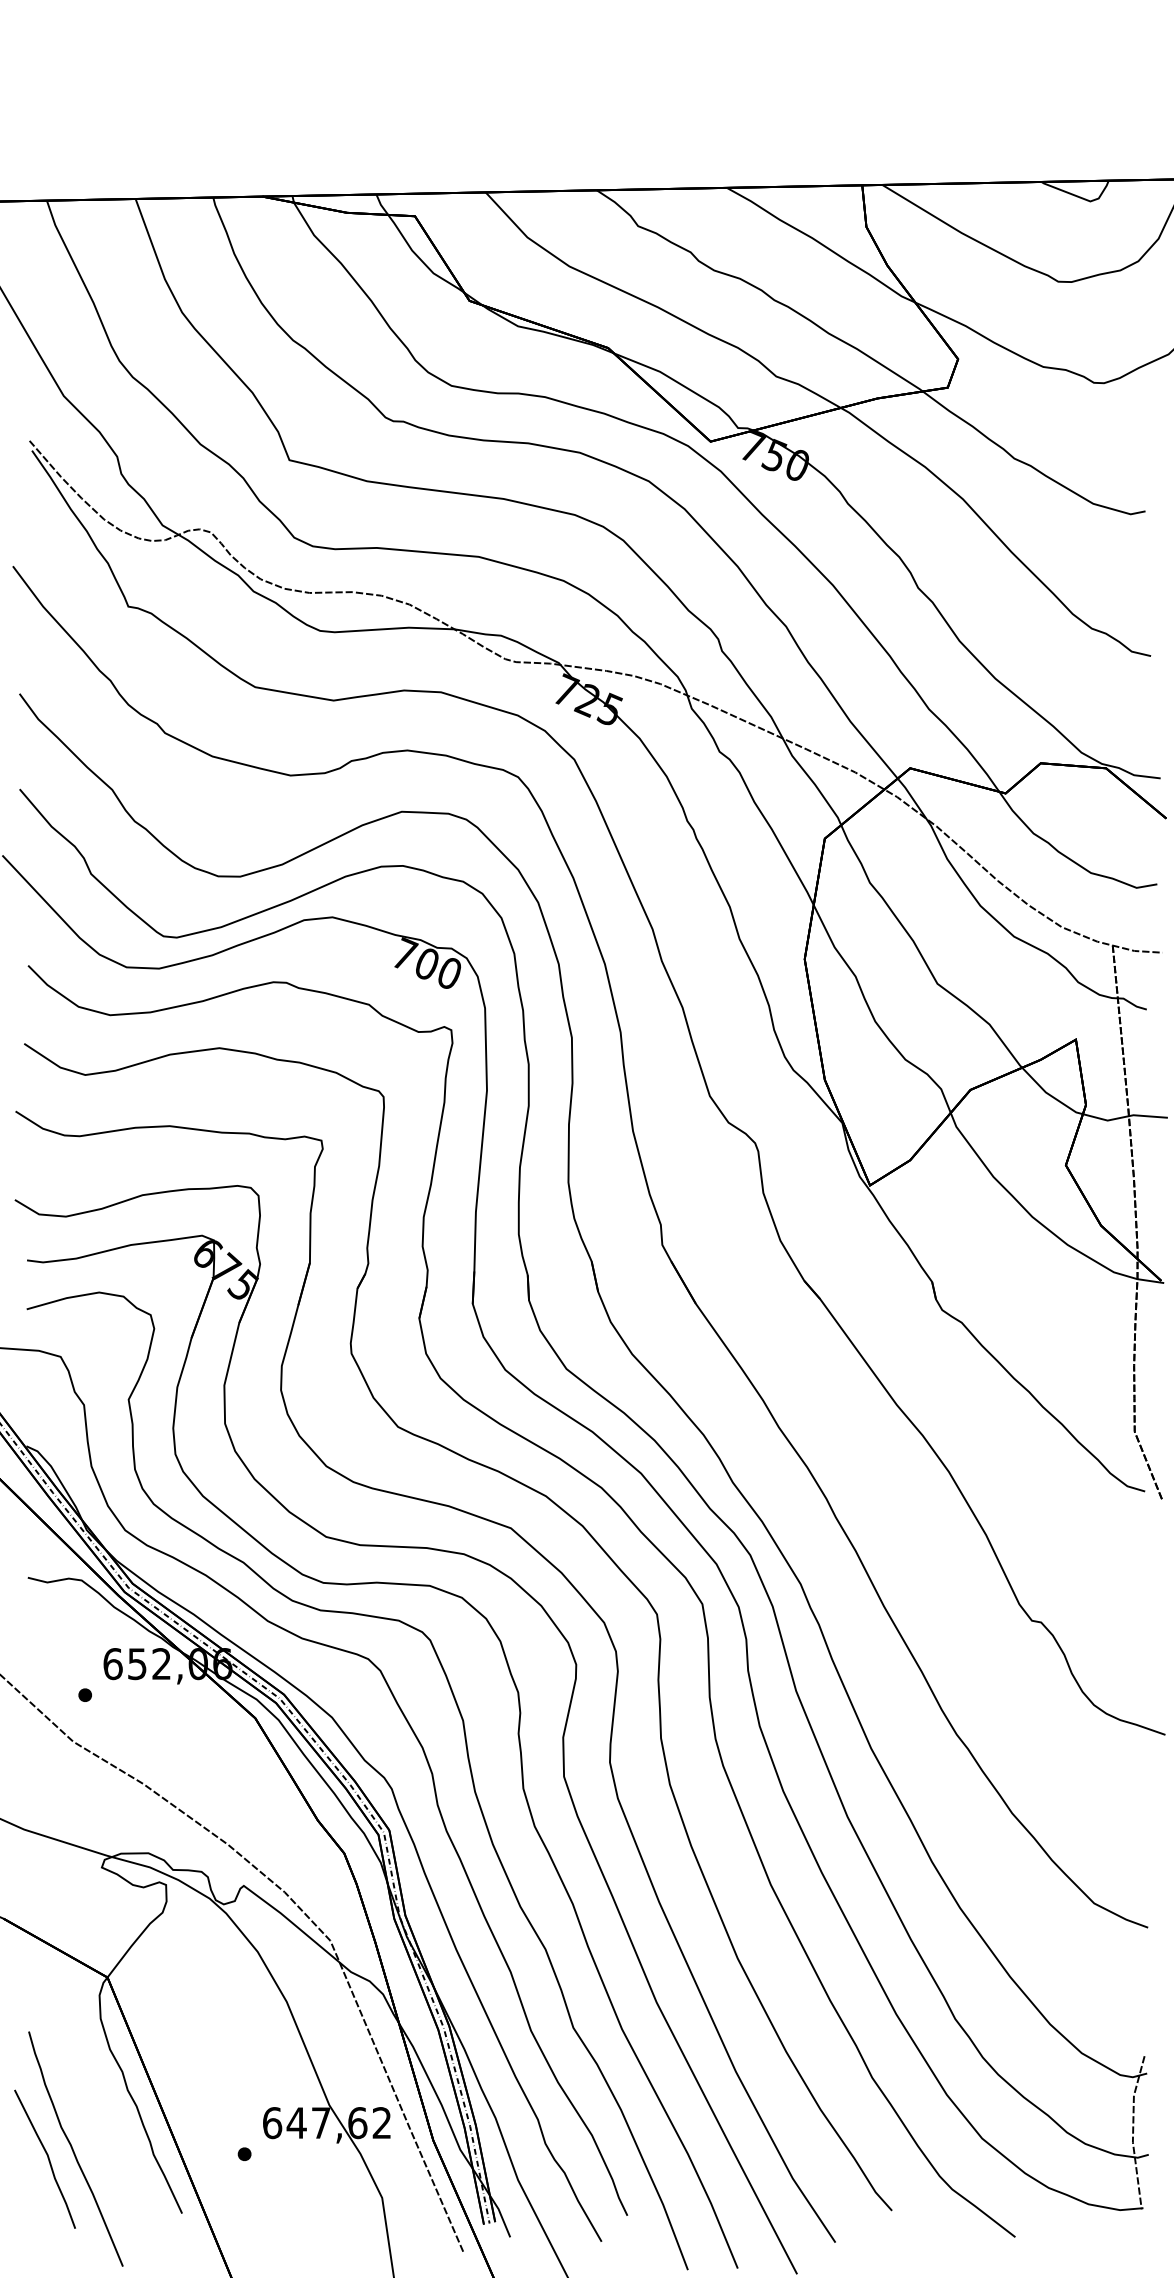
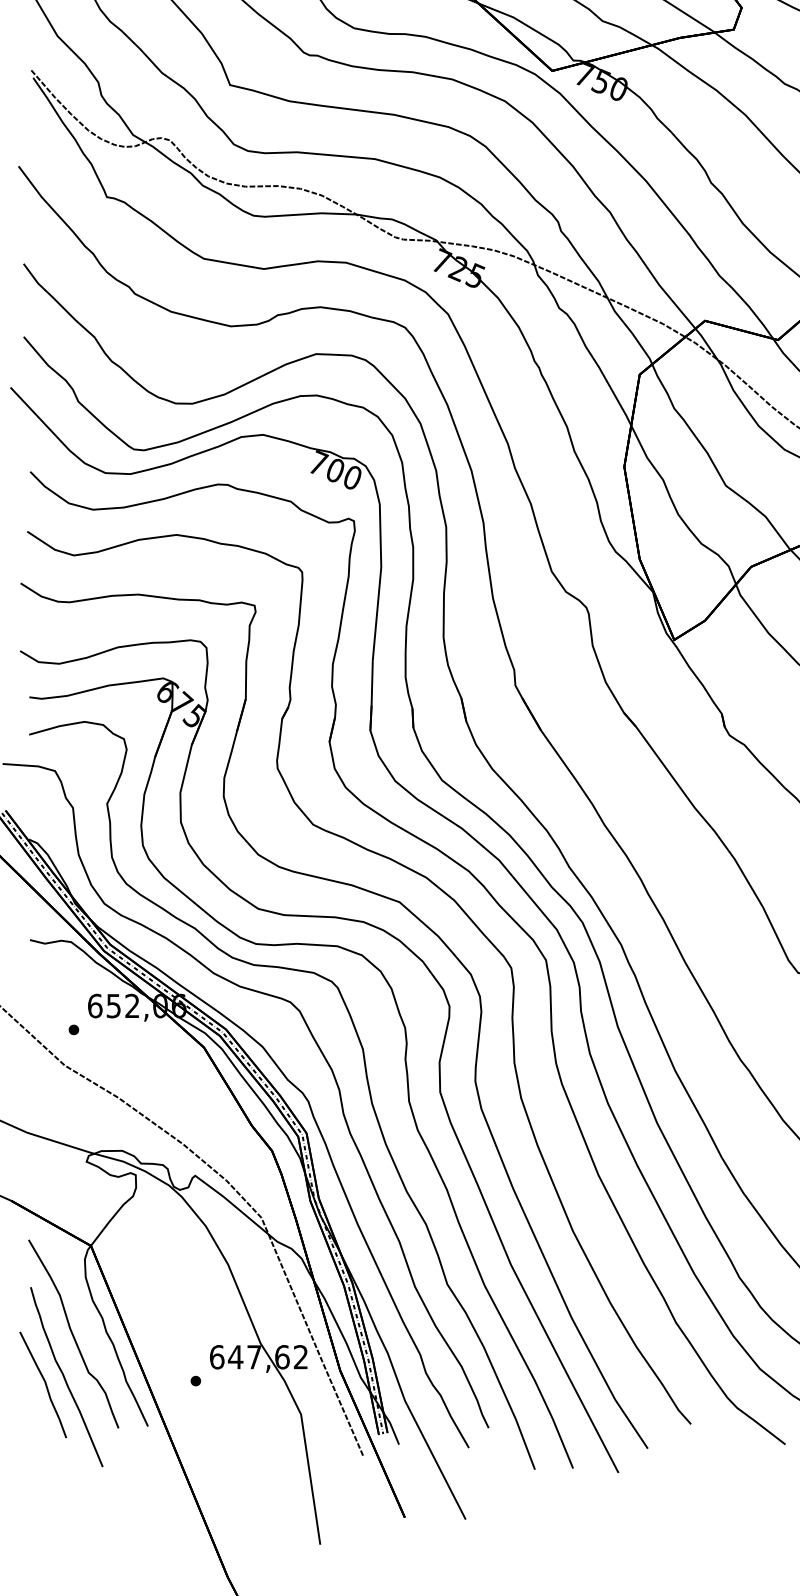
curve: (84, 2092) -> (73, 1333), added

